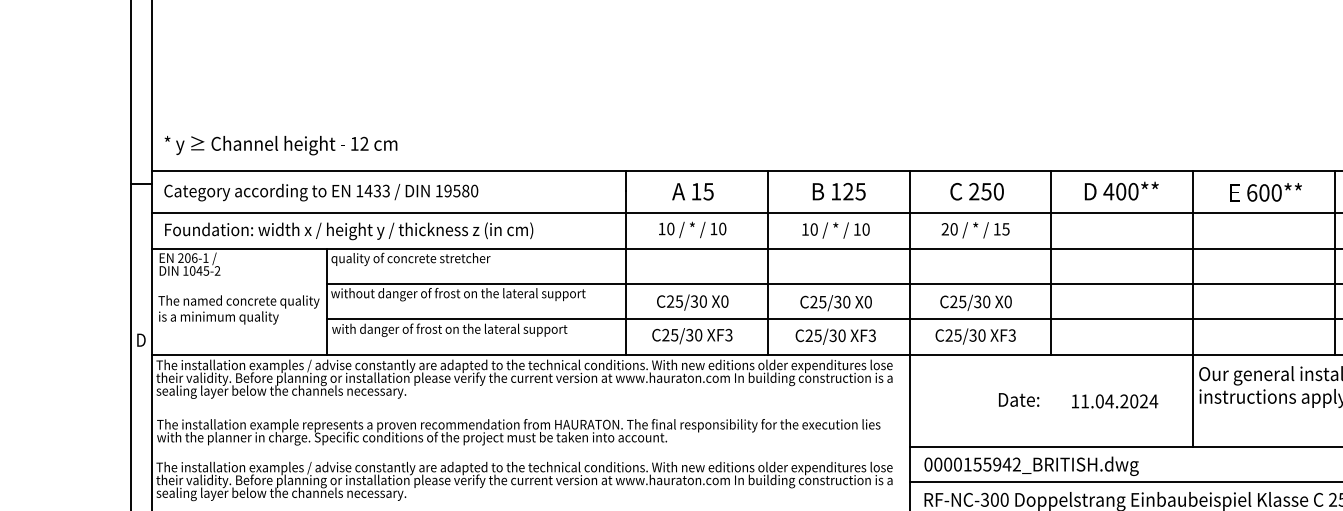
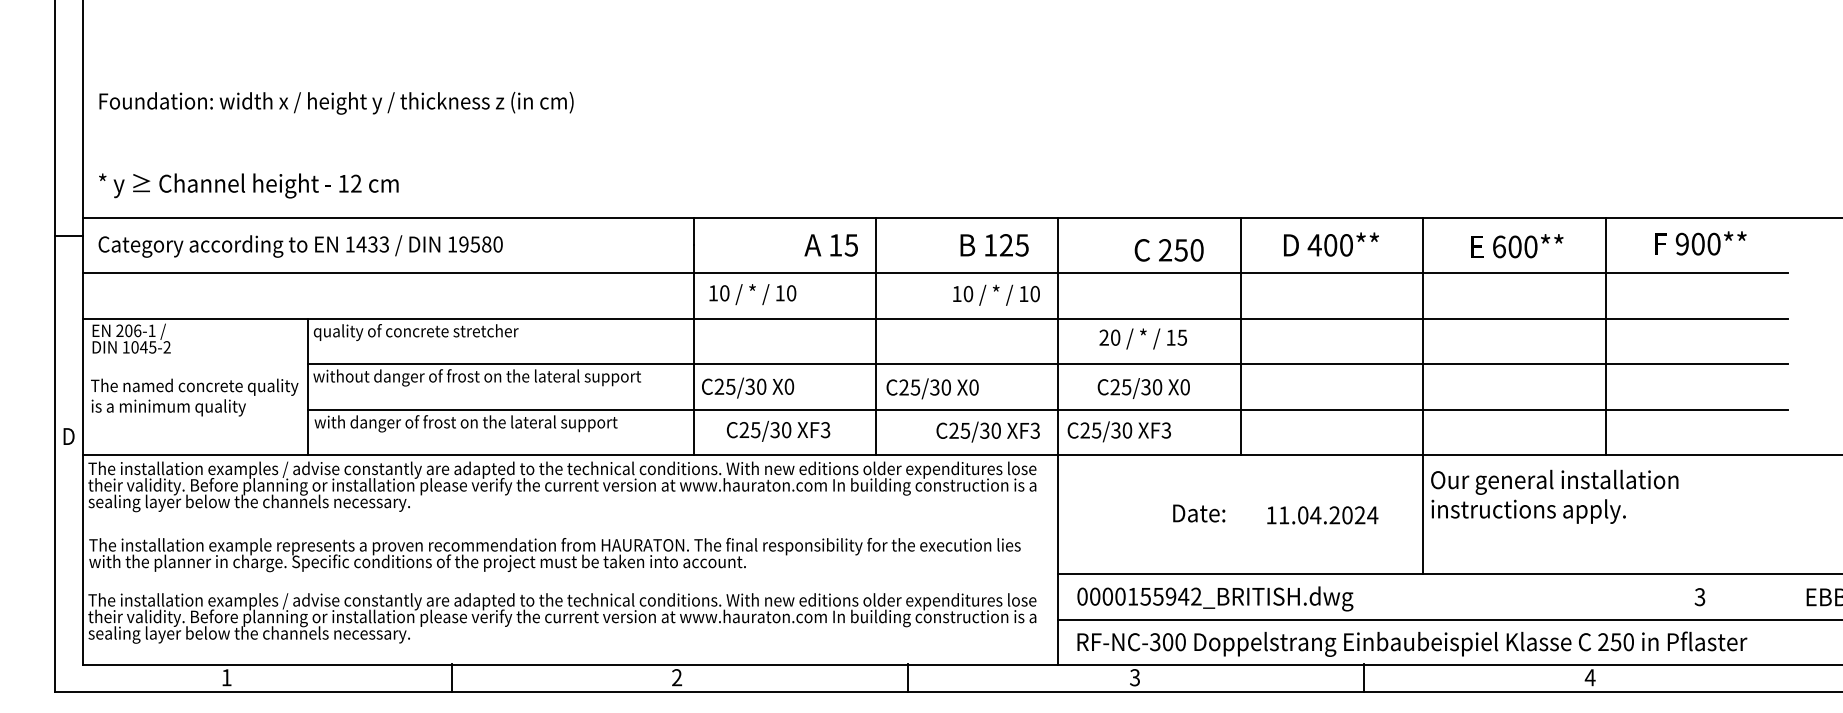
text: (692, 191) -> (830, 245), moved
text: (839, 191) -> (994, 245), moved
text: (976, 191) -> (1168, 250), moved
text: (692, 229) -> (752, 294), moved
text: (836, 229) -> (996, 294), moved
text: (975, 229) -> (1142, 338), moved
text: (349, 231) -> (336, 103), moved
text: (693, 302) -> (748, 387), moved
text: (836, 302) -> (932, 388), moved
text: (835, 336) -> (987, 431), moved
text: (975, 336) -> (1118, 431), moved

